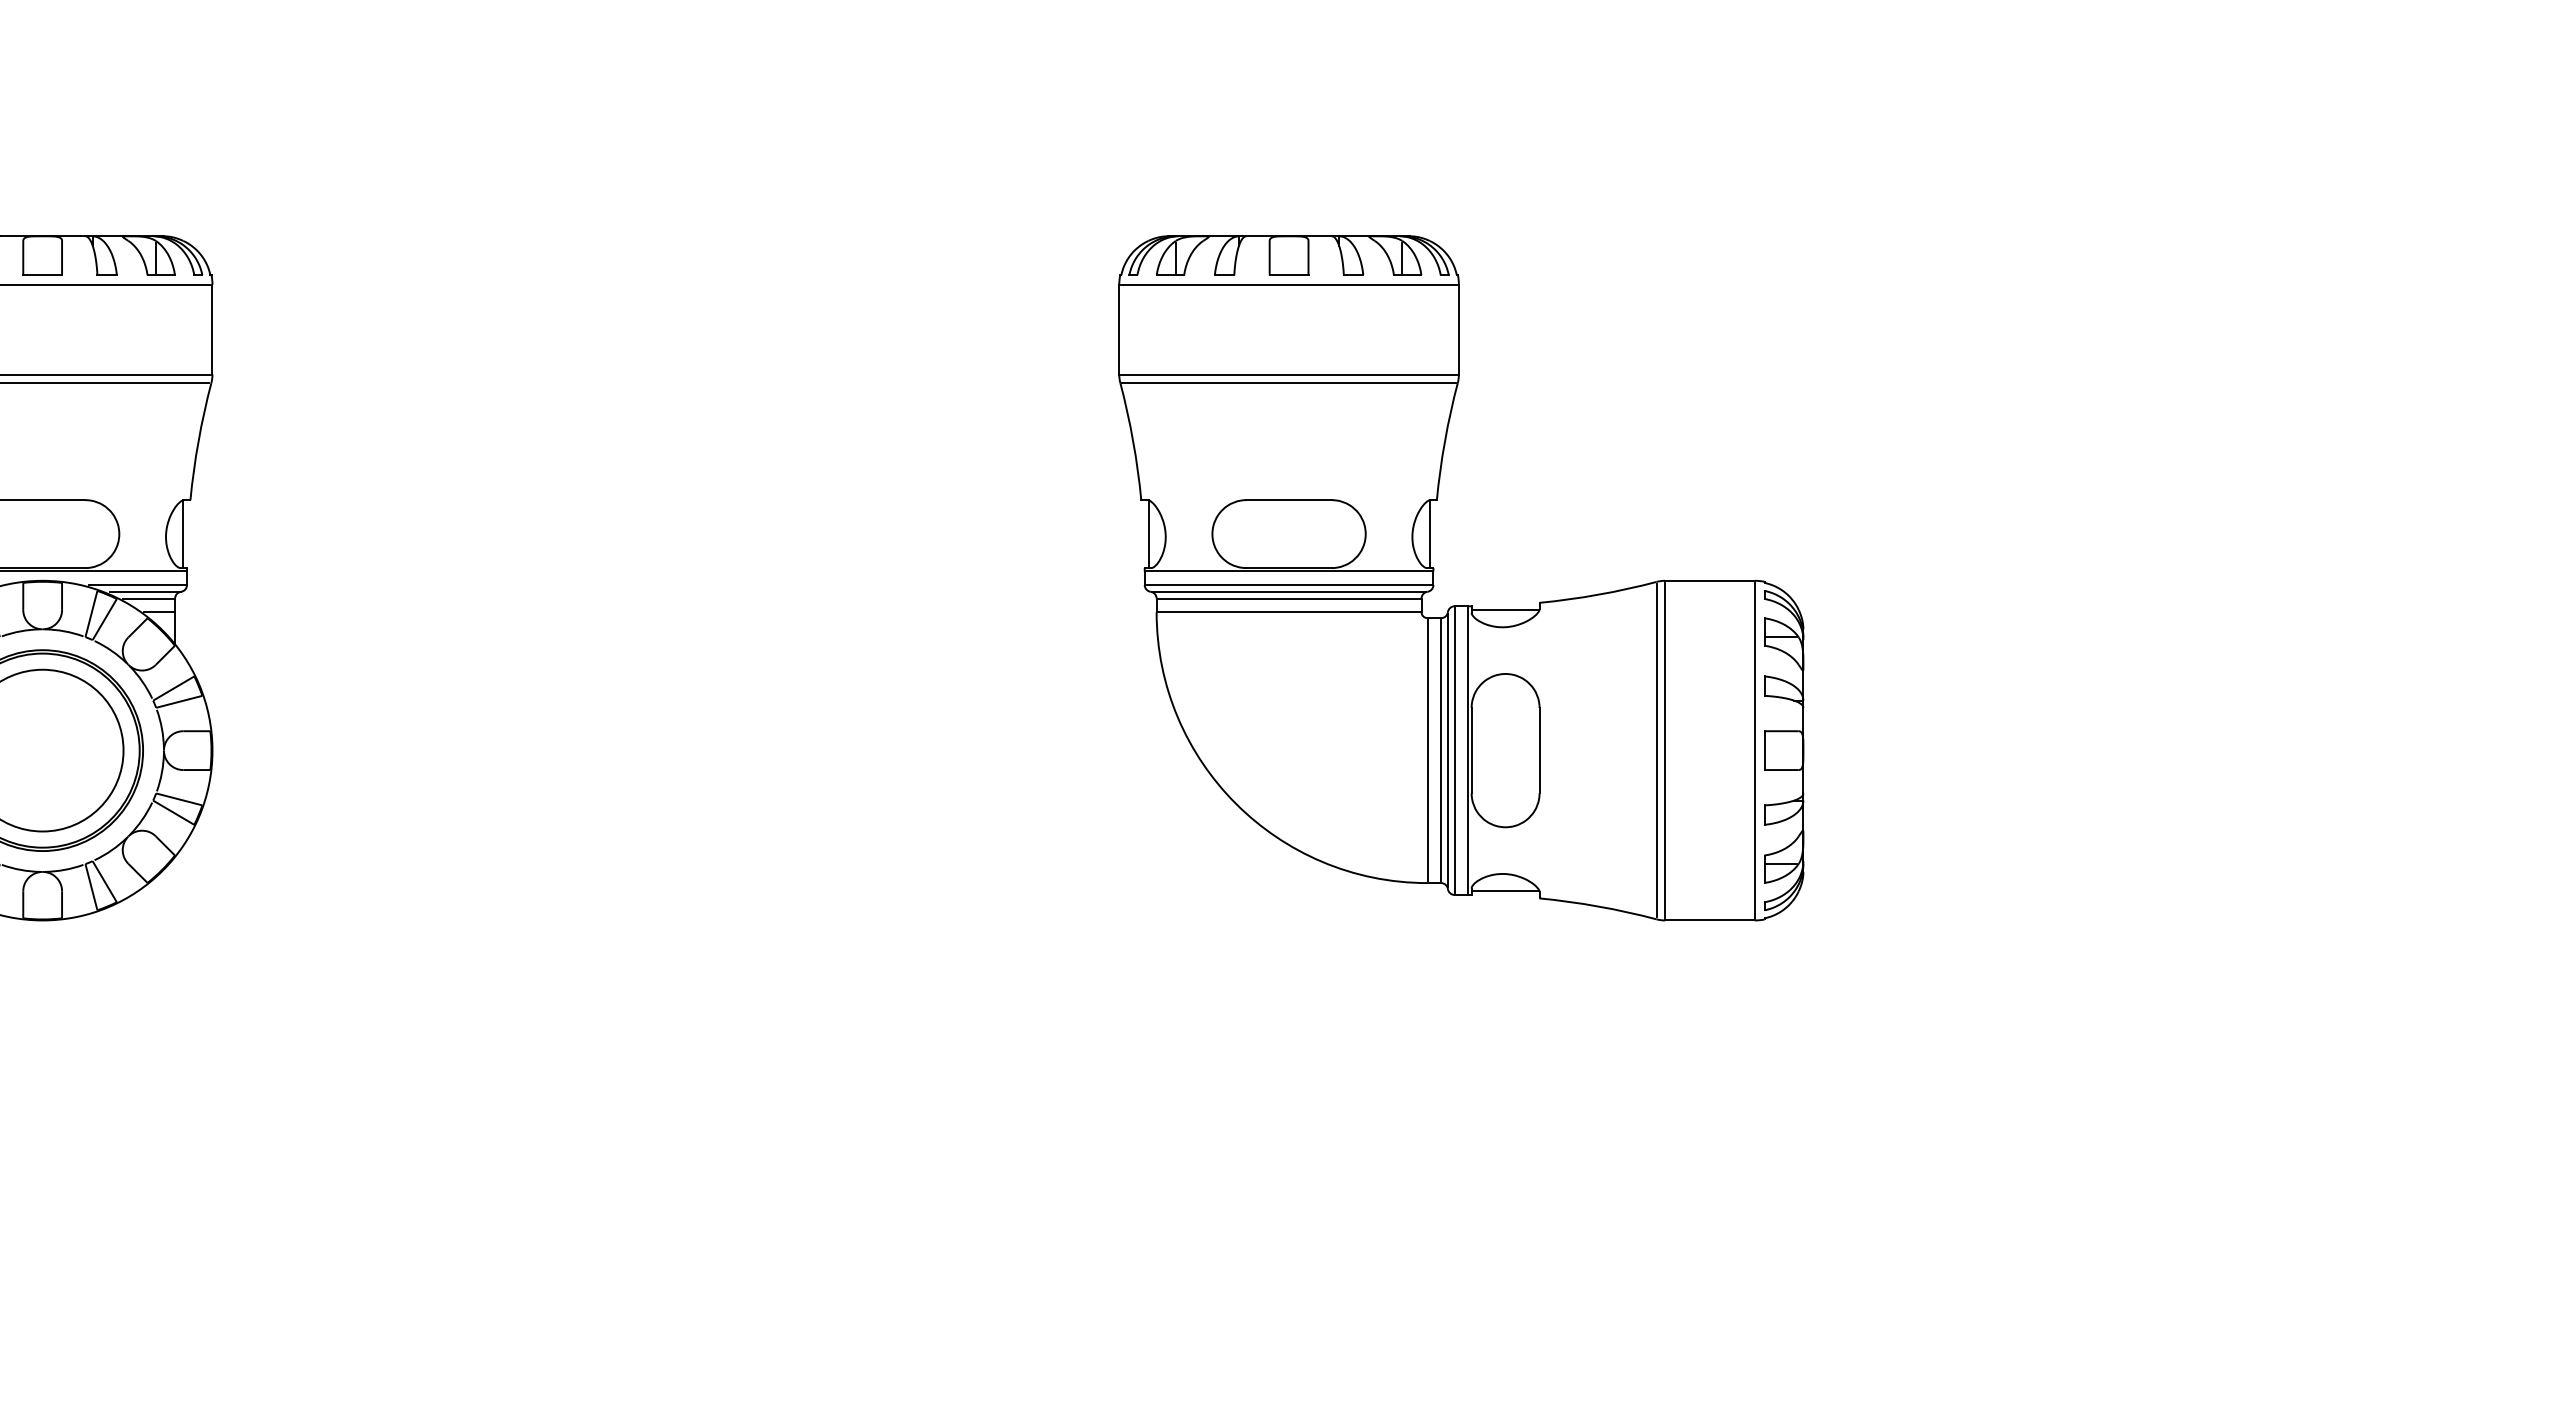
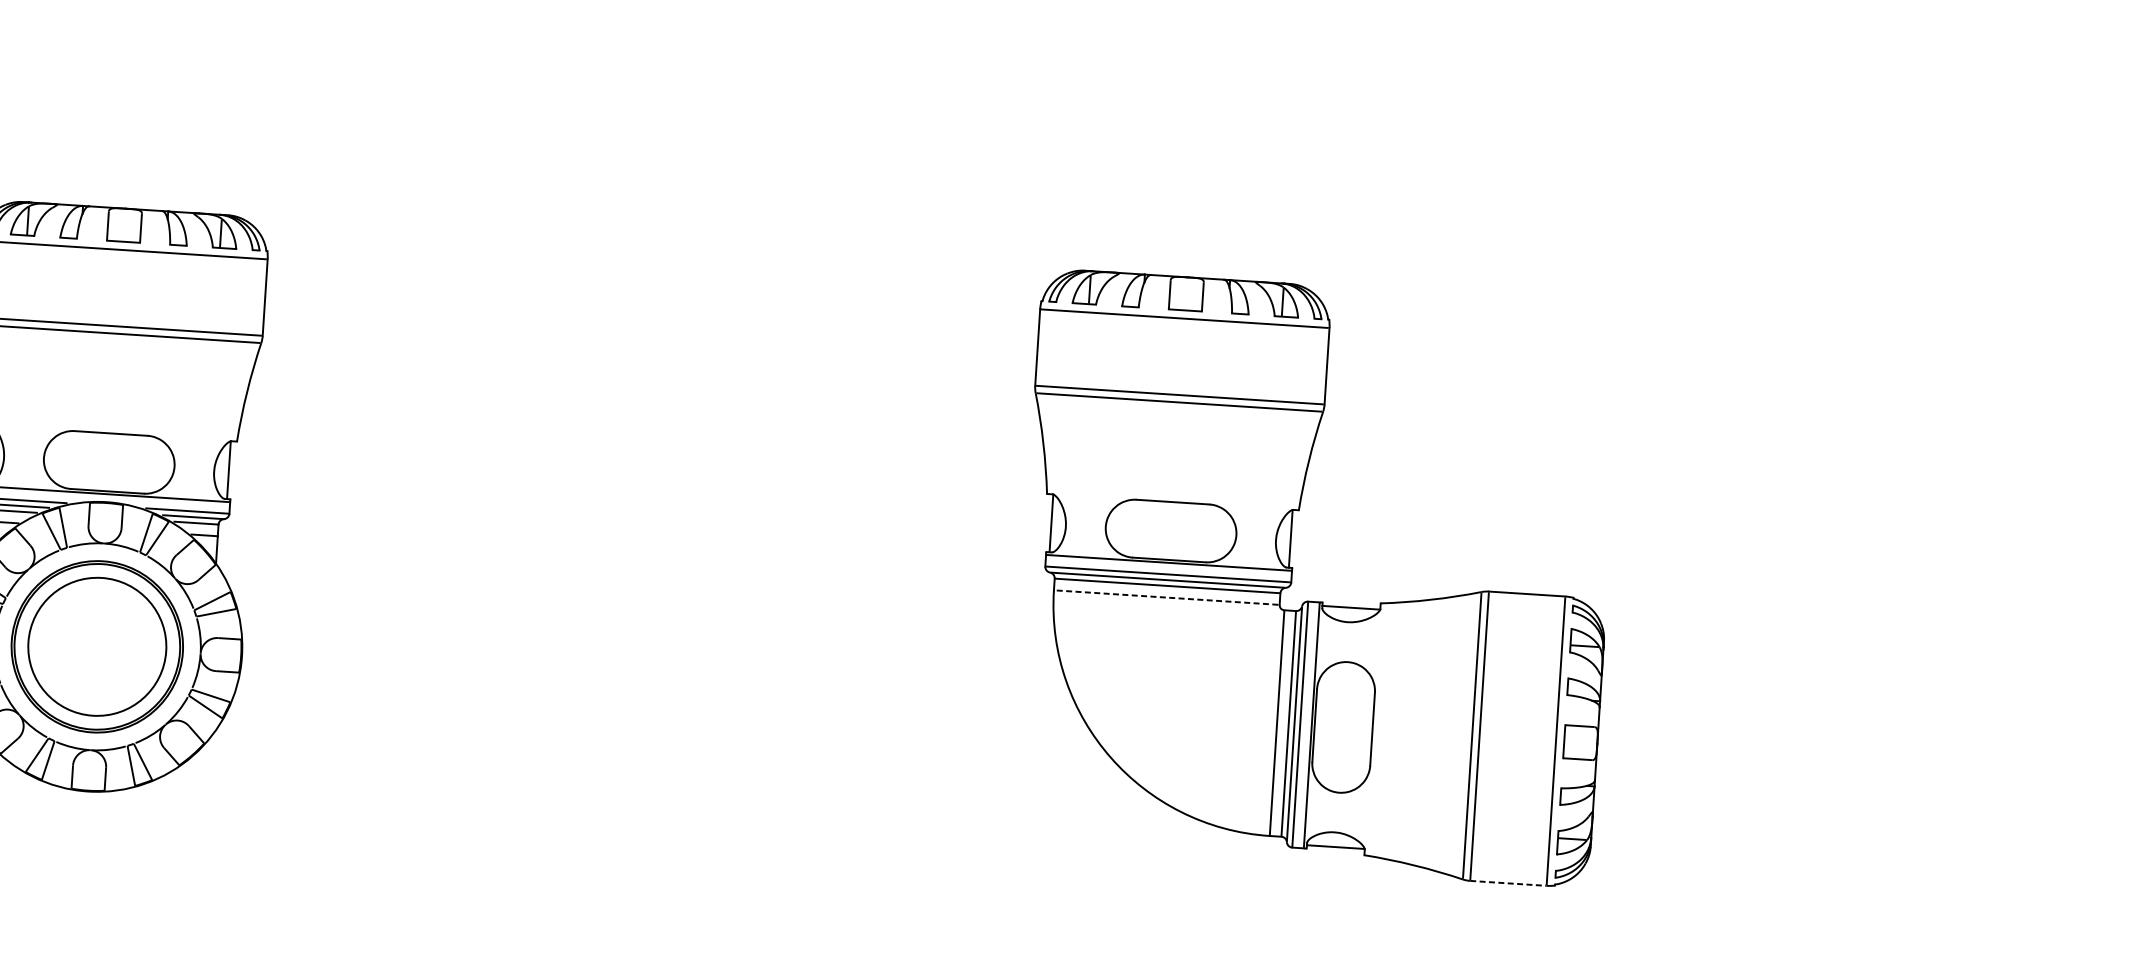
line: (1289, 612) -> (1167, 597), solid -> dashed
line: (1710, 920) -> (1508, 883), solid -> dashed

